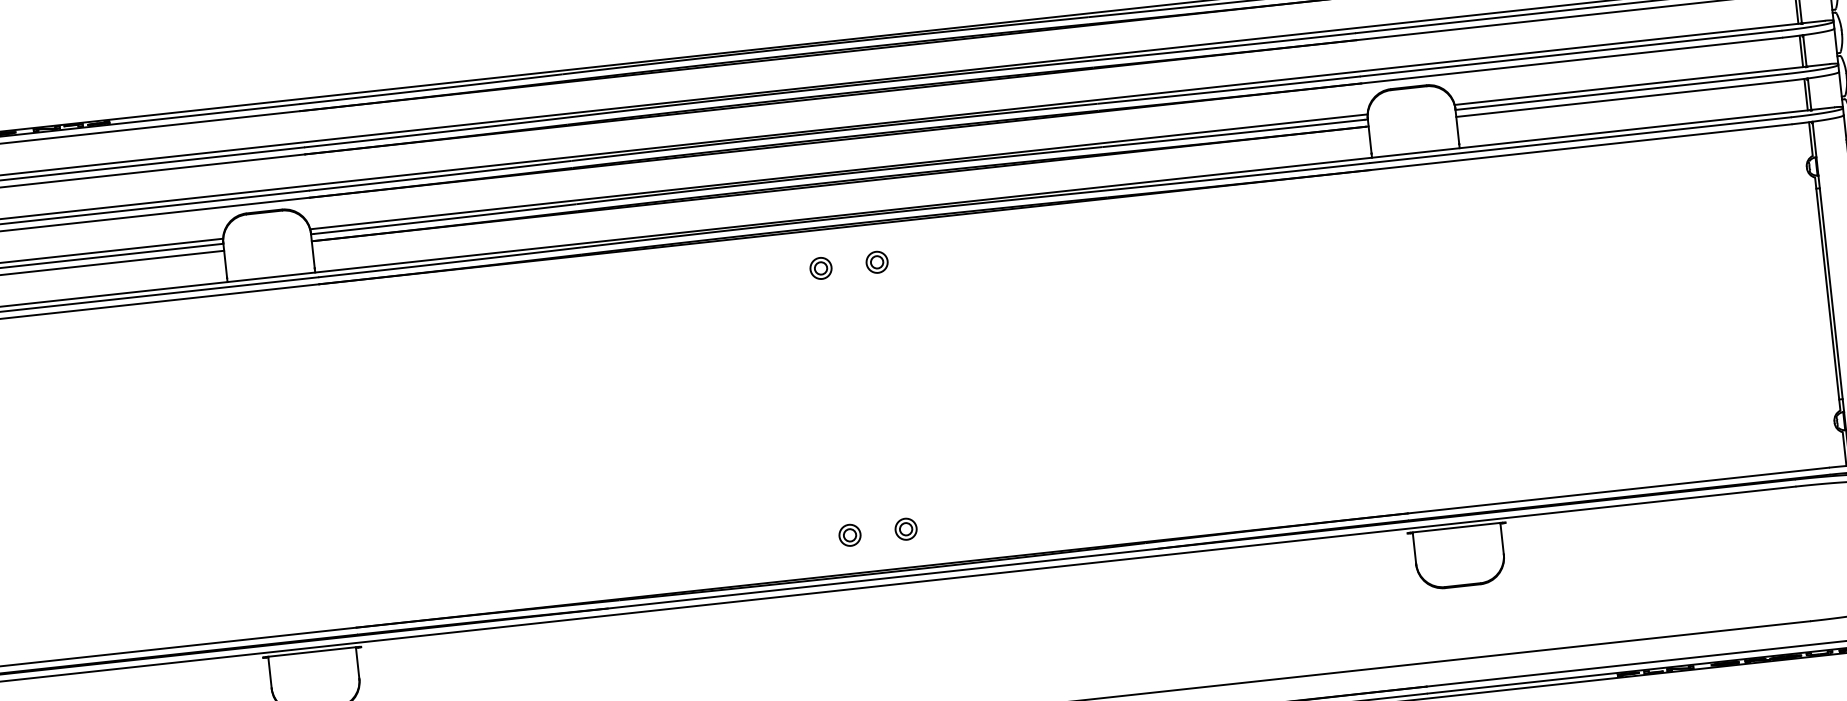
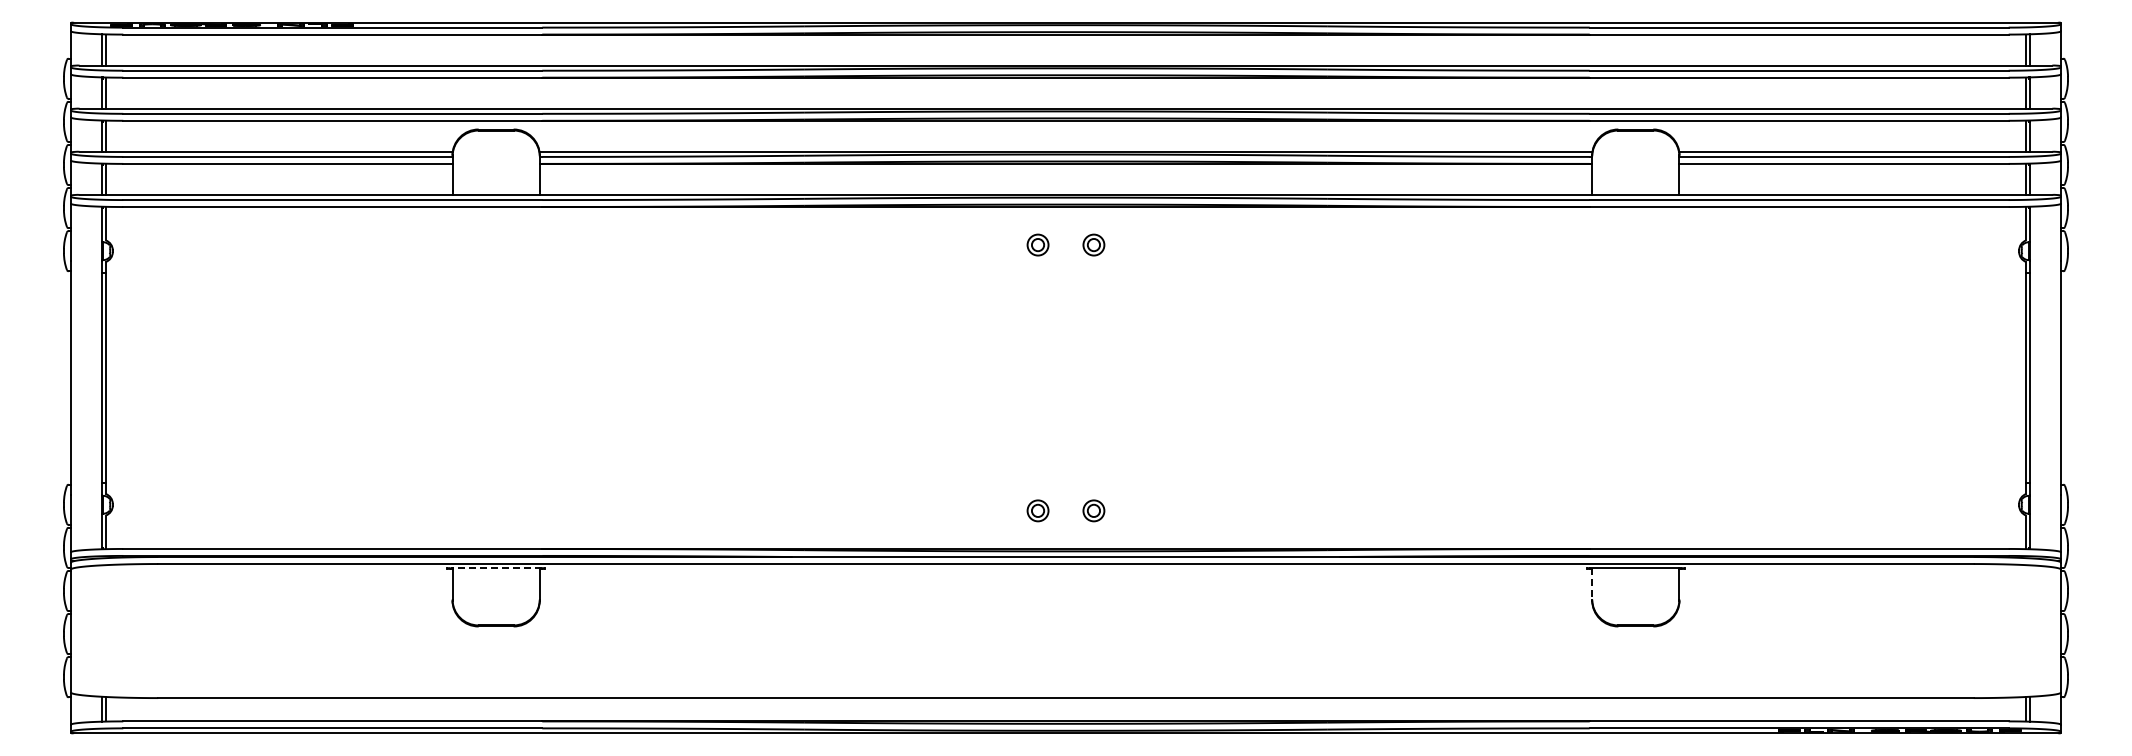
line: (1414, 547) -> (1592, 583), solid -> dashed
line: (311, 652) -> (495, 568), solid -> dashed

